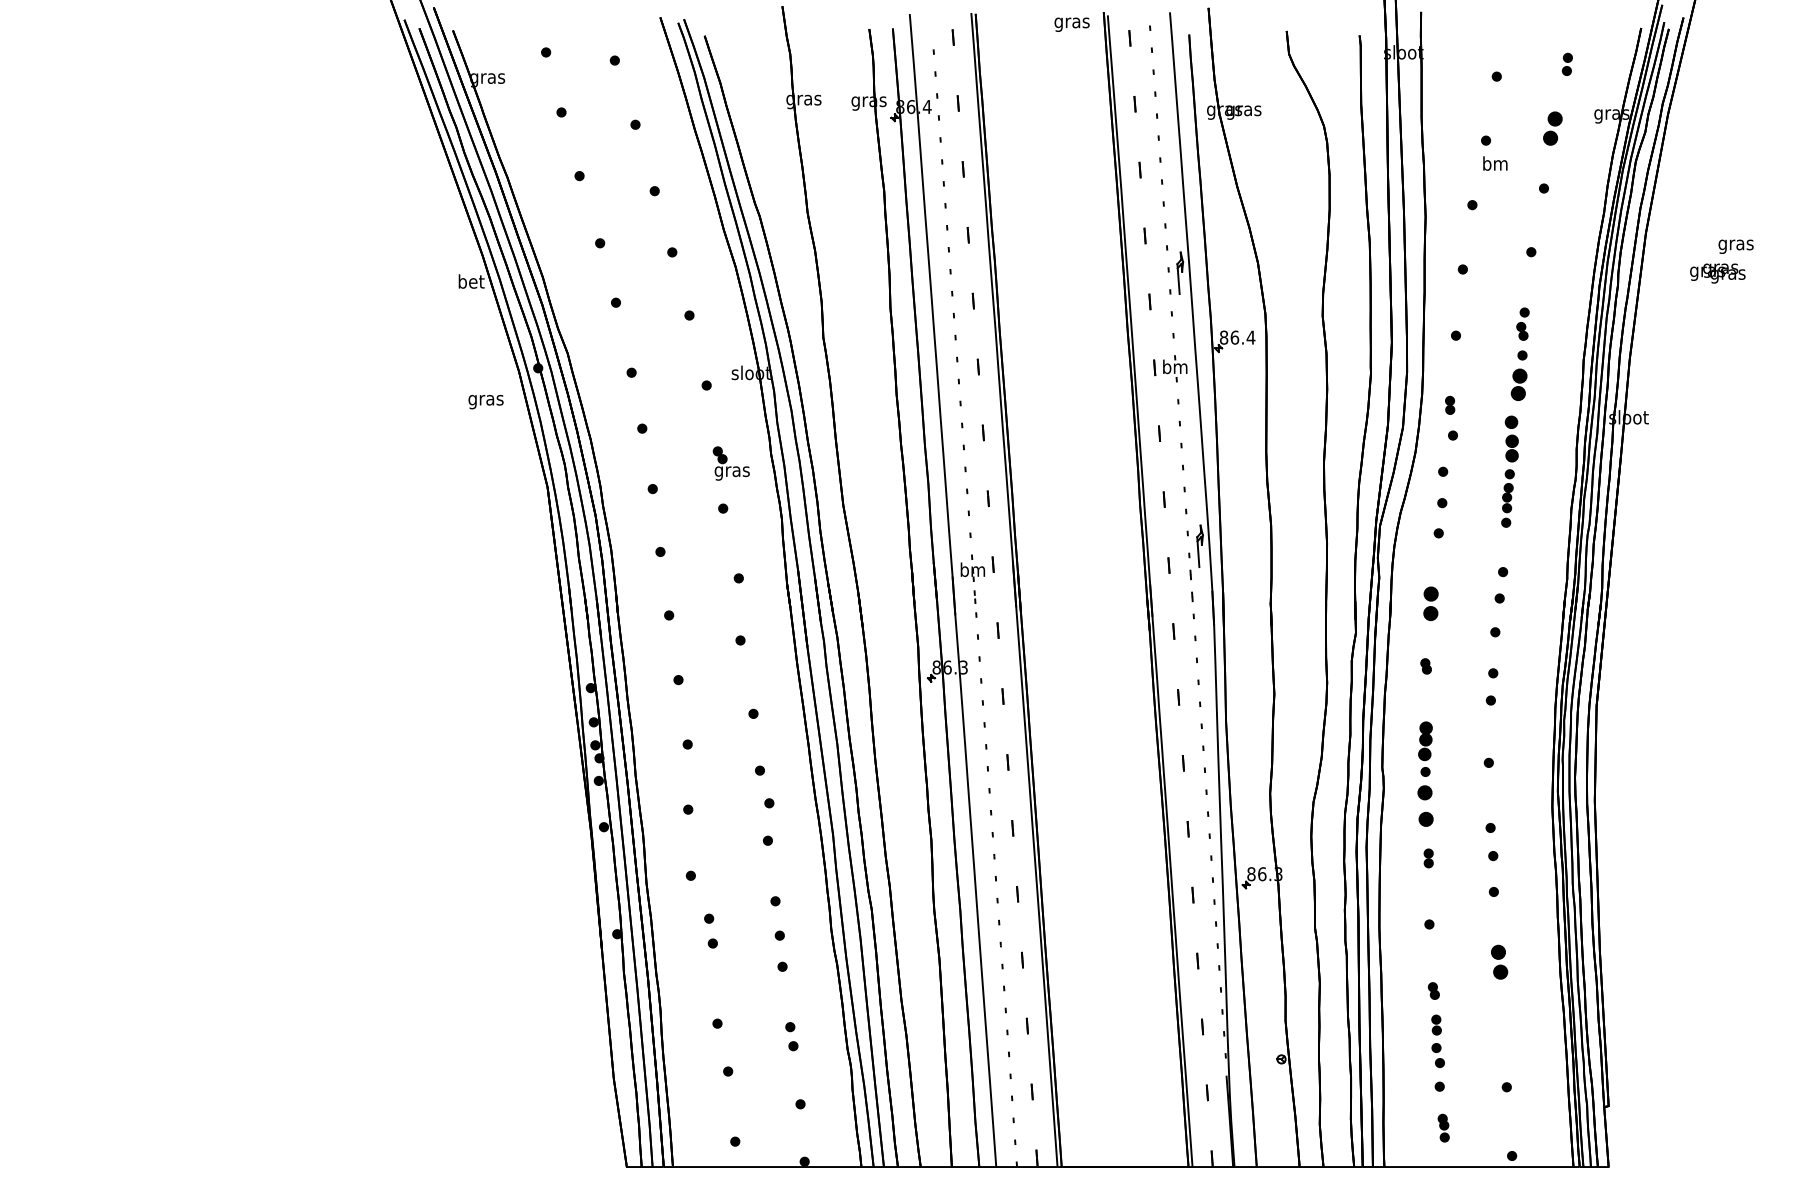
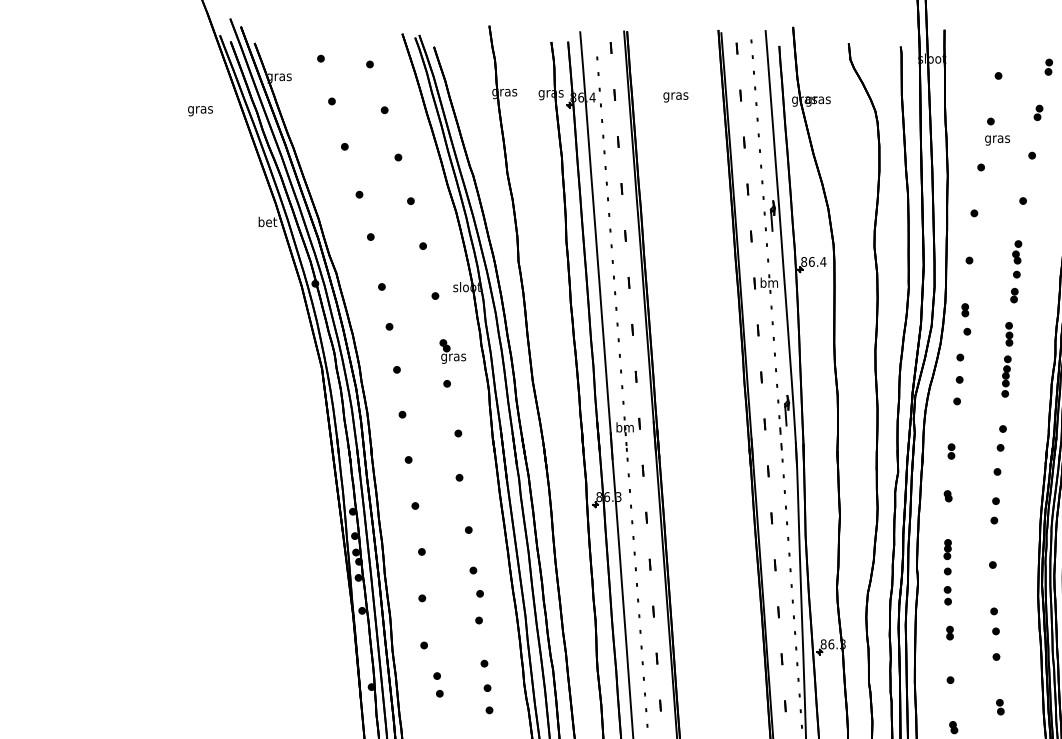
text: (1071, 24) -> (675, 97), moved
part: (1552, 128) -> (1038, 112), size x0.62
text: (1494, 165) -> (996, 139), bm -> gras
part: (1518, 384) -> (1014, 295), size x0.62
text: (485, 402) -> (200, 111), moved
part: (1511, 439) -> (1009, 334), size x0.71
part: (1430, 603) -> (951, 451), size x0.62
part: (1425, 740) -> (947, 549), size x0.71
part: (1425, 805) -> (947, 595), size x0.62
part: (1498, 962) -> (999, 707), size x0.62

